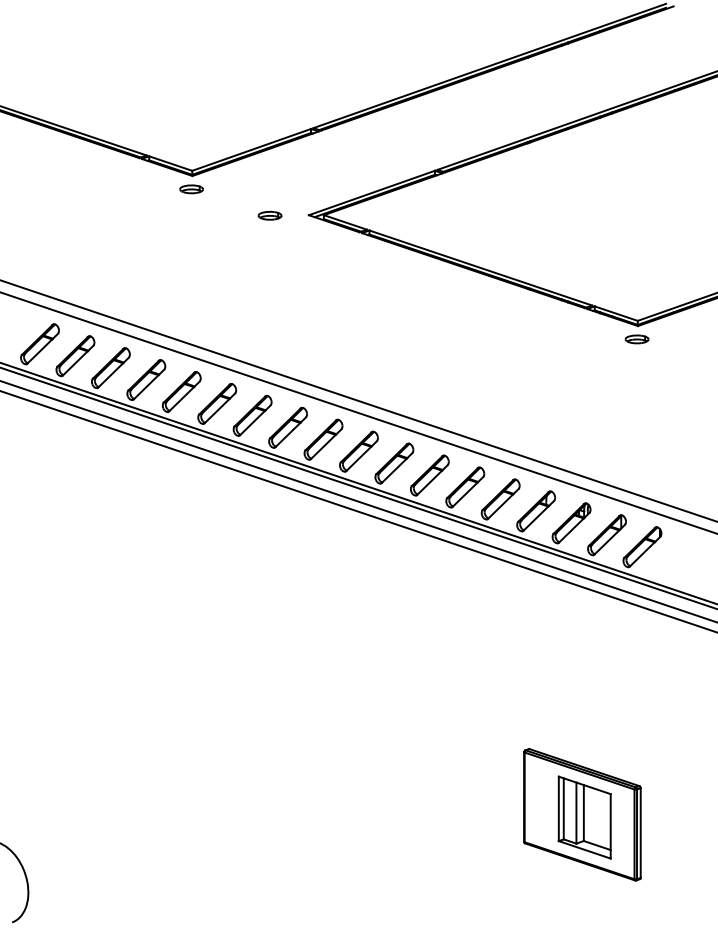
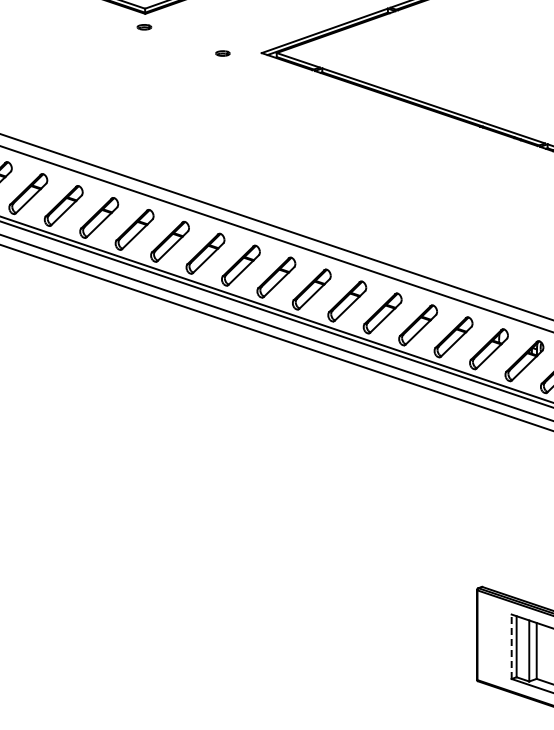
part: (191, 189) -> (144, 27), size x0.6
part: (269, 215) -> (222, 53), size x0.6
line: (558, 808) -> (511, 646), solid -> dashed

